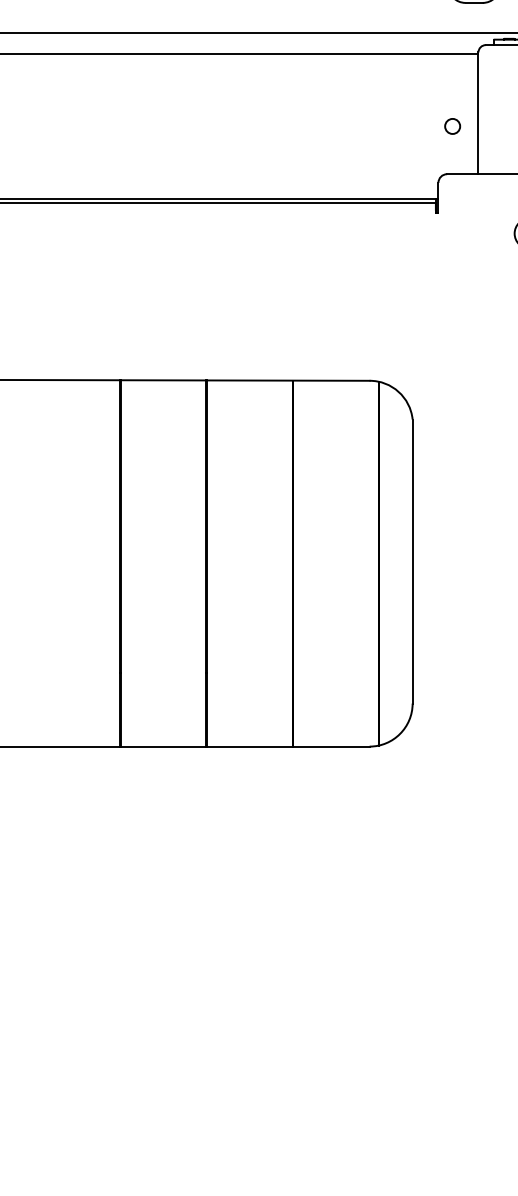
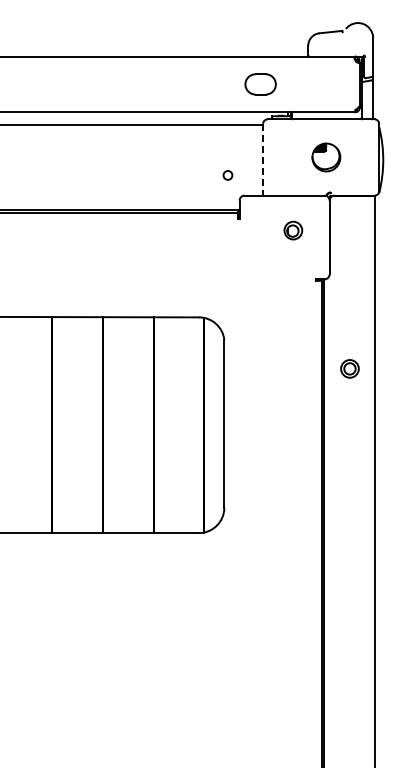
line: (479, 113) -> (263, 159), solid -> dashed
circle: (451, 126) -> (227, 175), moved

